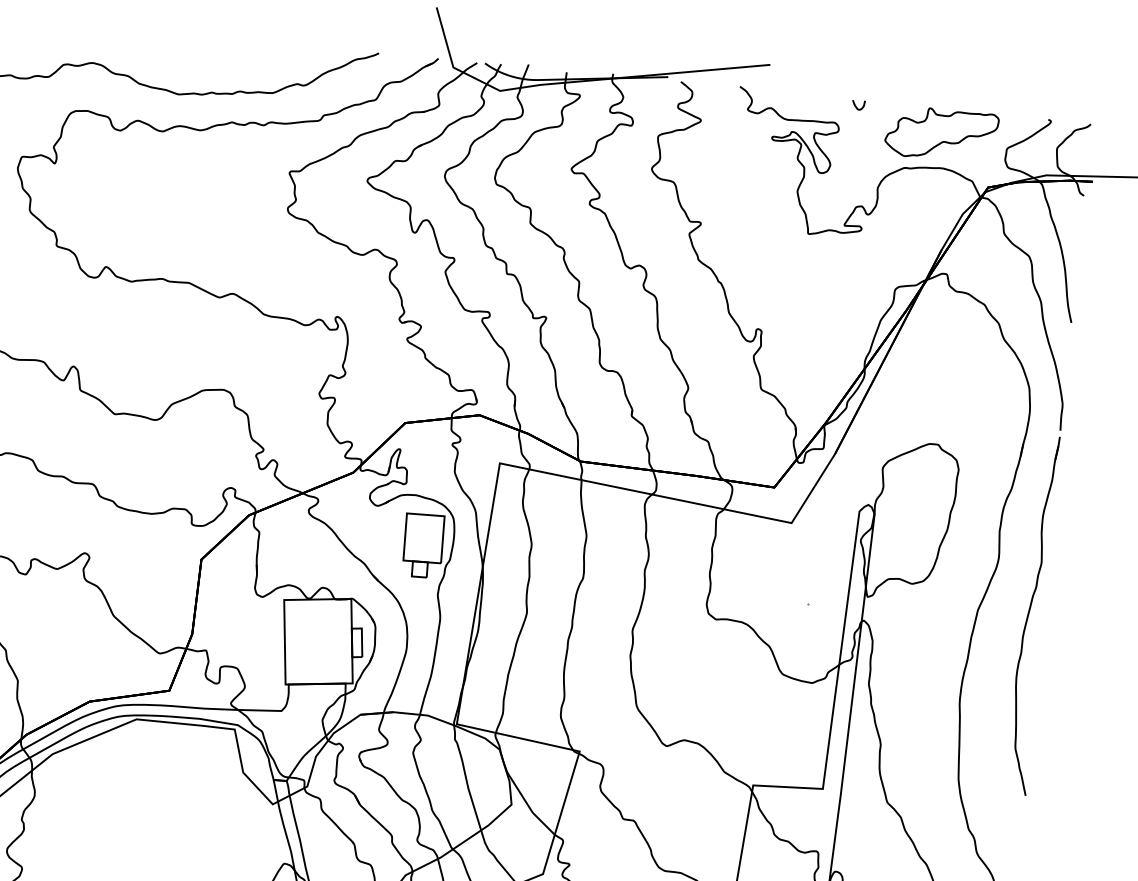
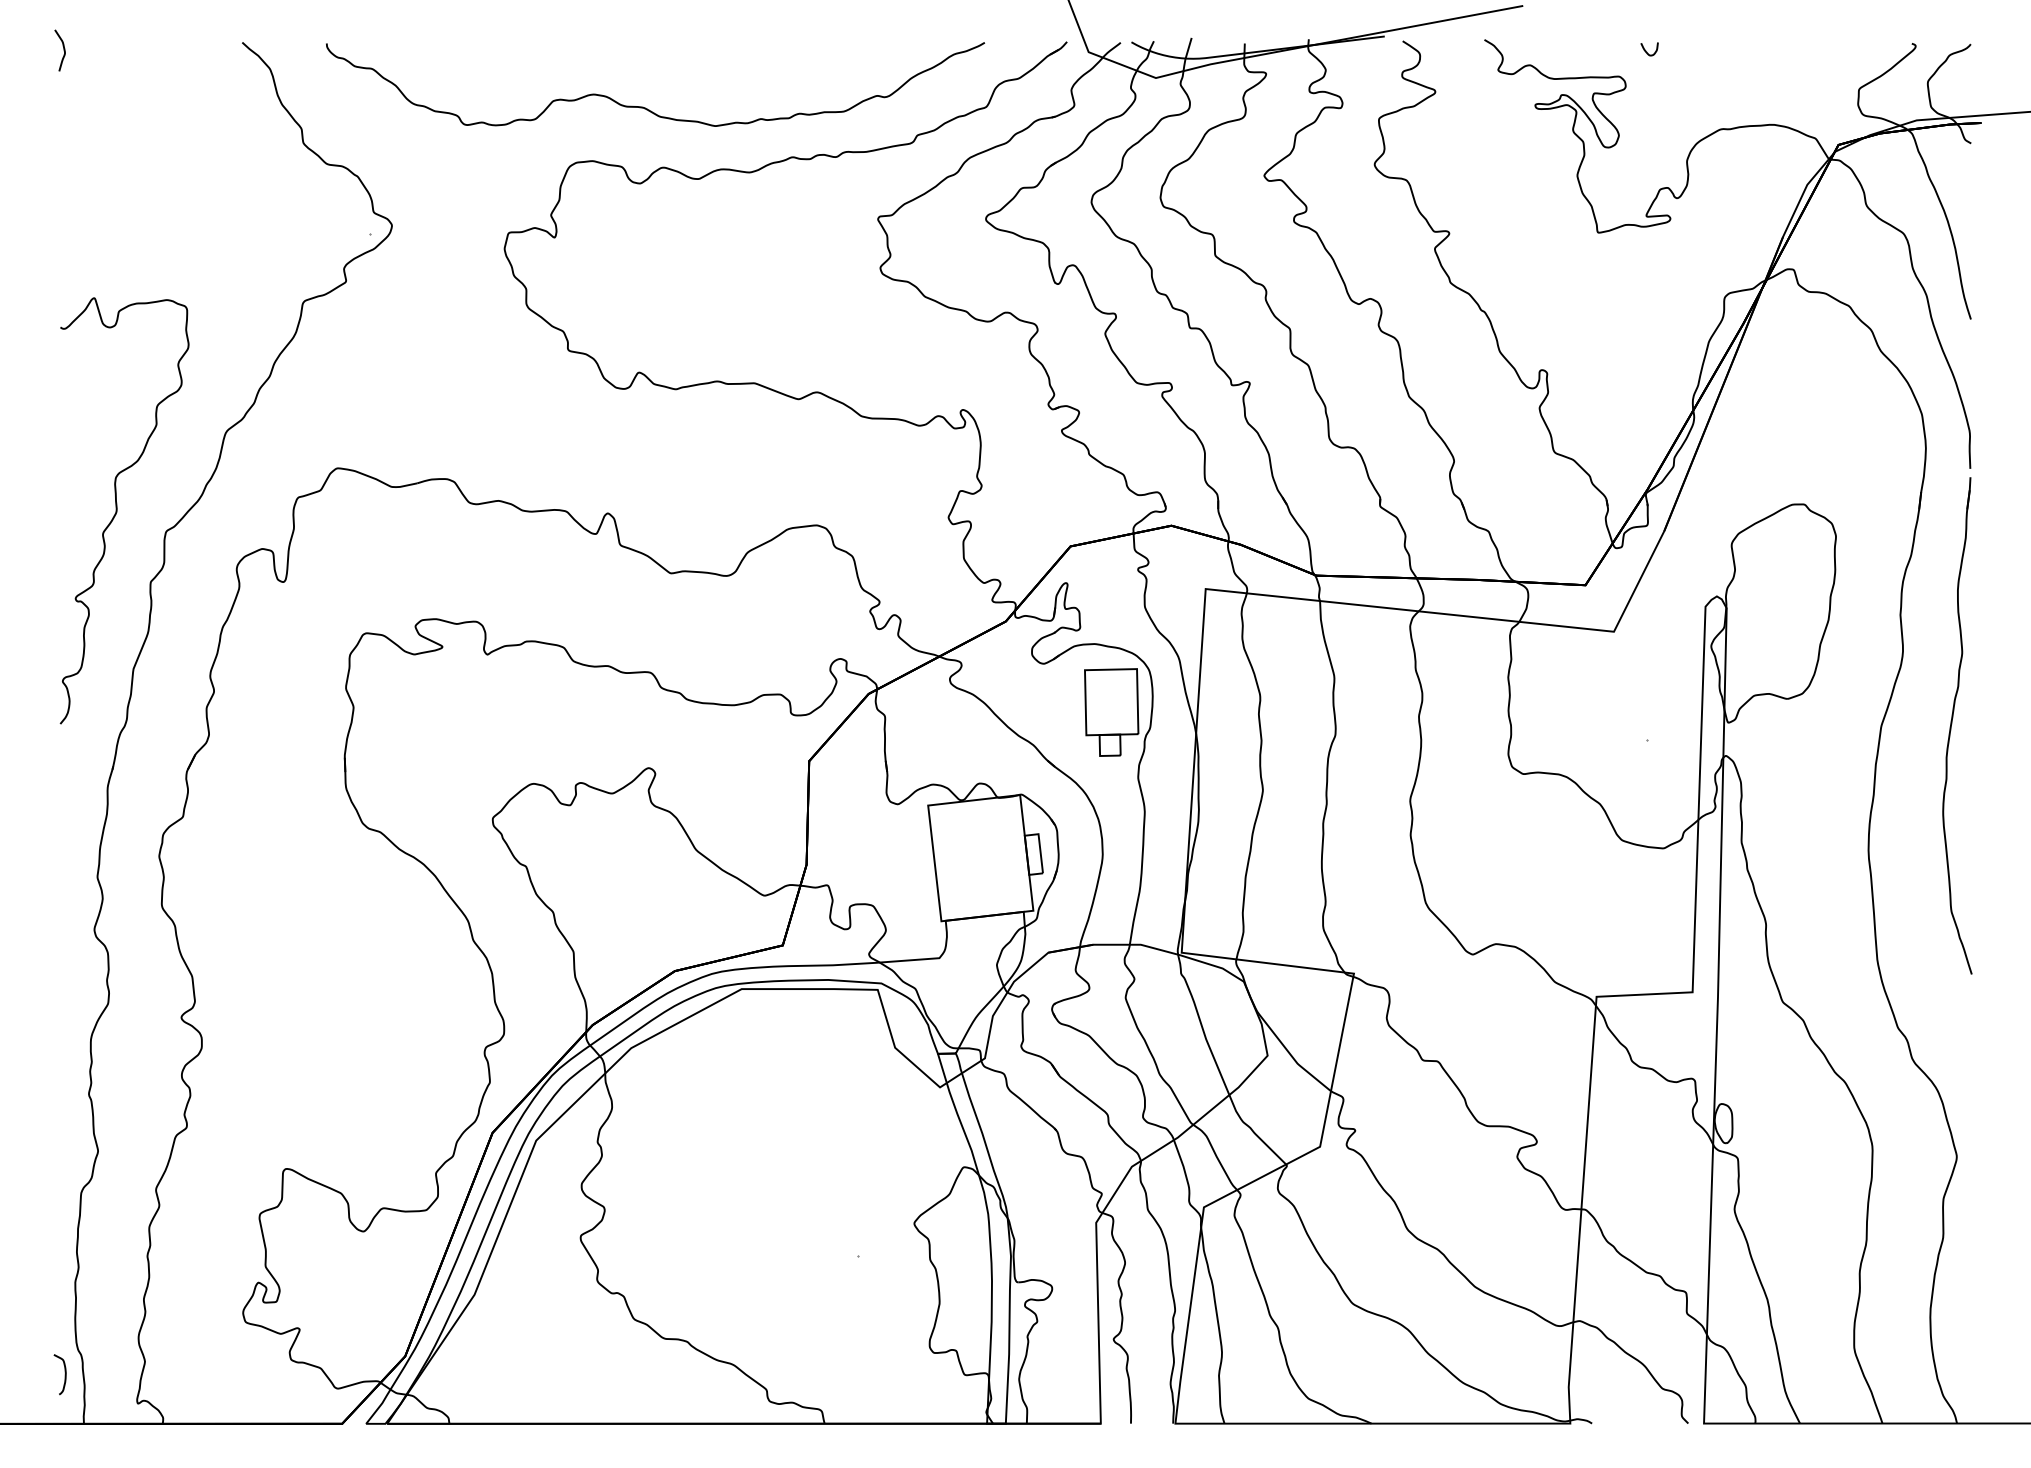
part: (941, 134) -> (1767, 78), removed

